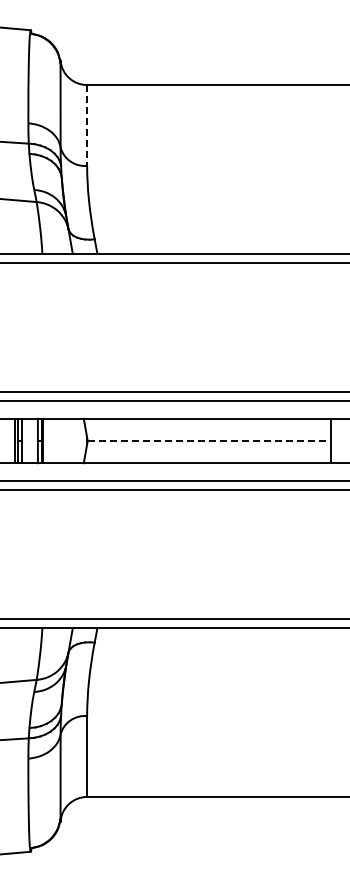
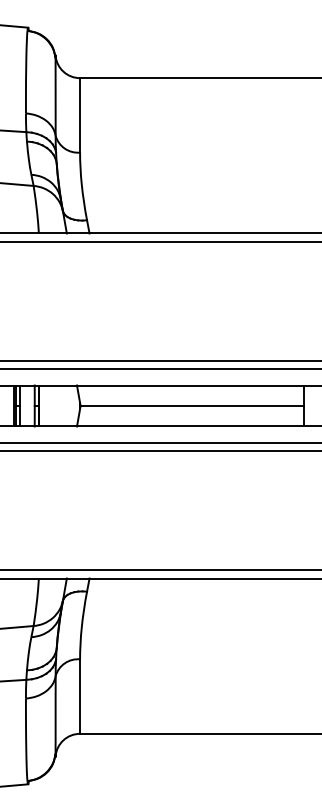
line: (87, 125) -> (80, 115), dashed -> solid
line: (209, 441) -> (192, 406), dashed -> solid

